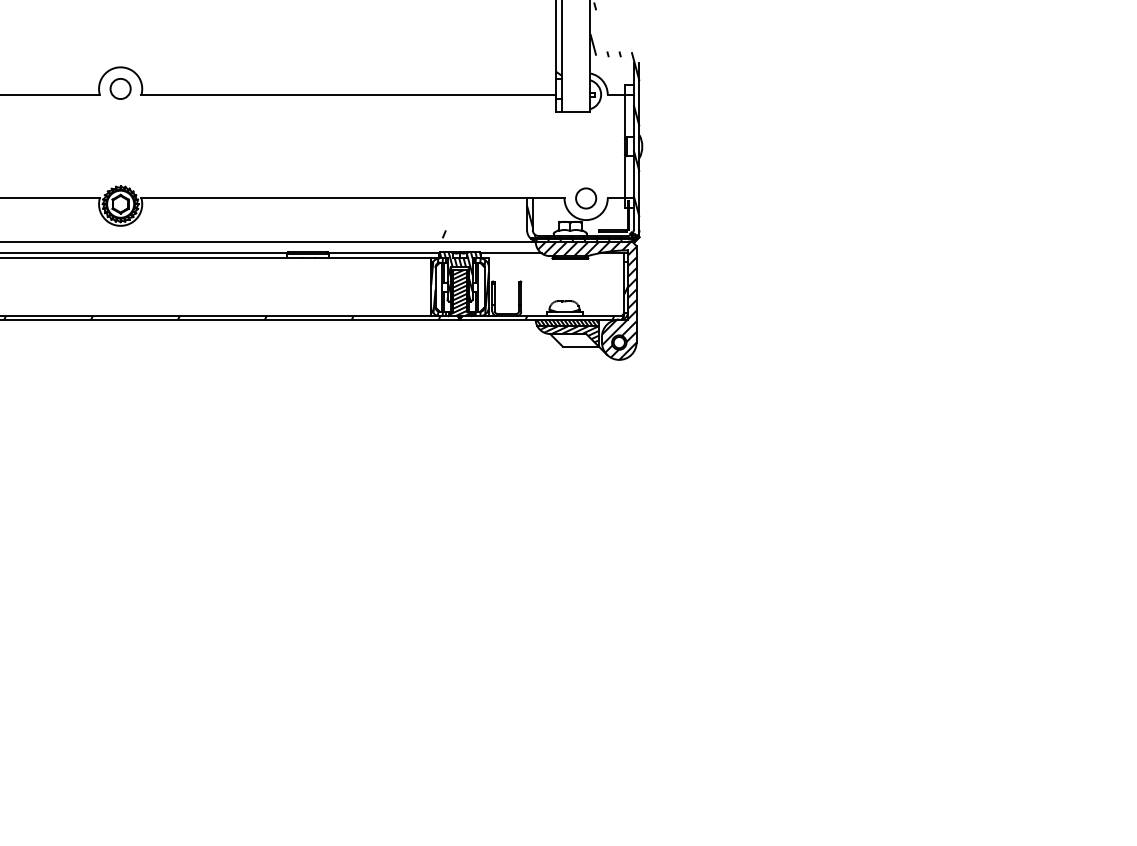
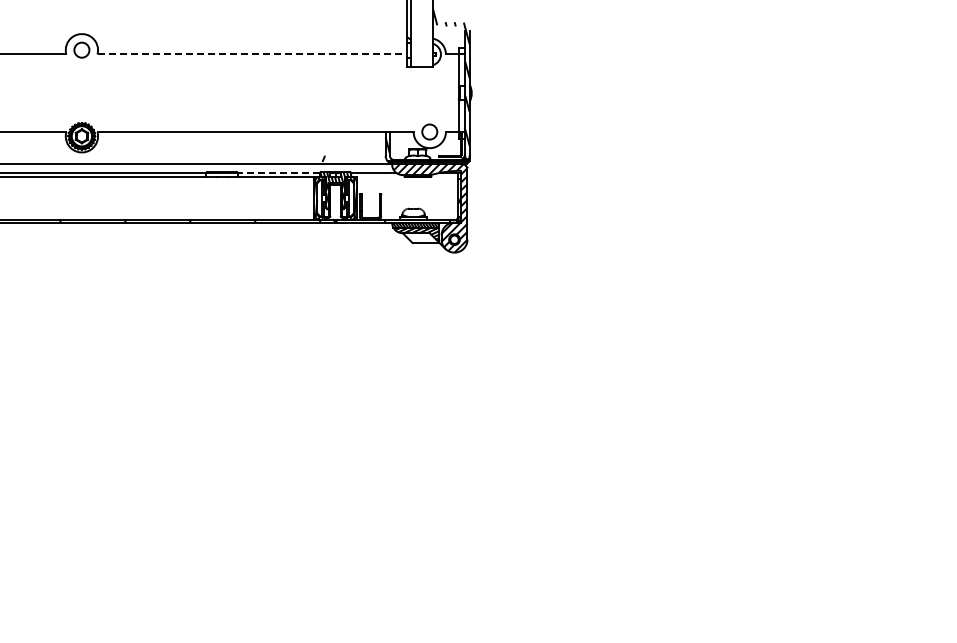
line: (348, 94) -> (252, 54), solid -> dashed
line: (383, 252) -> (278, 172), solid -> dashed
hatch: (459, 294) -> (335, 203), removed

